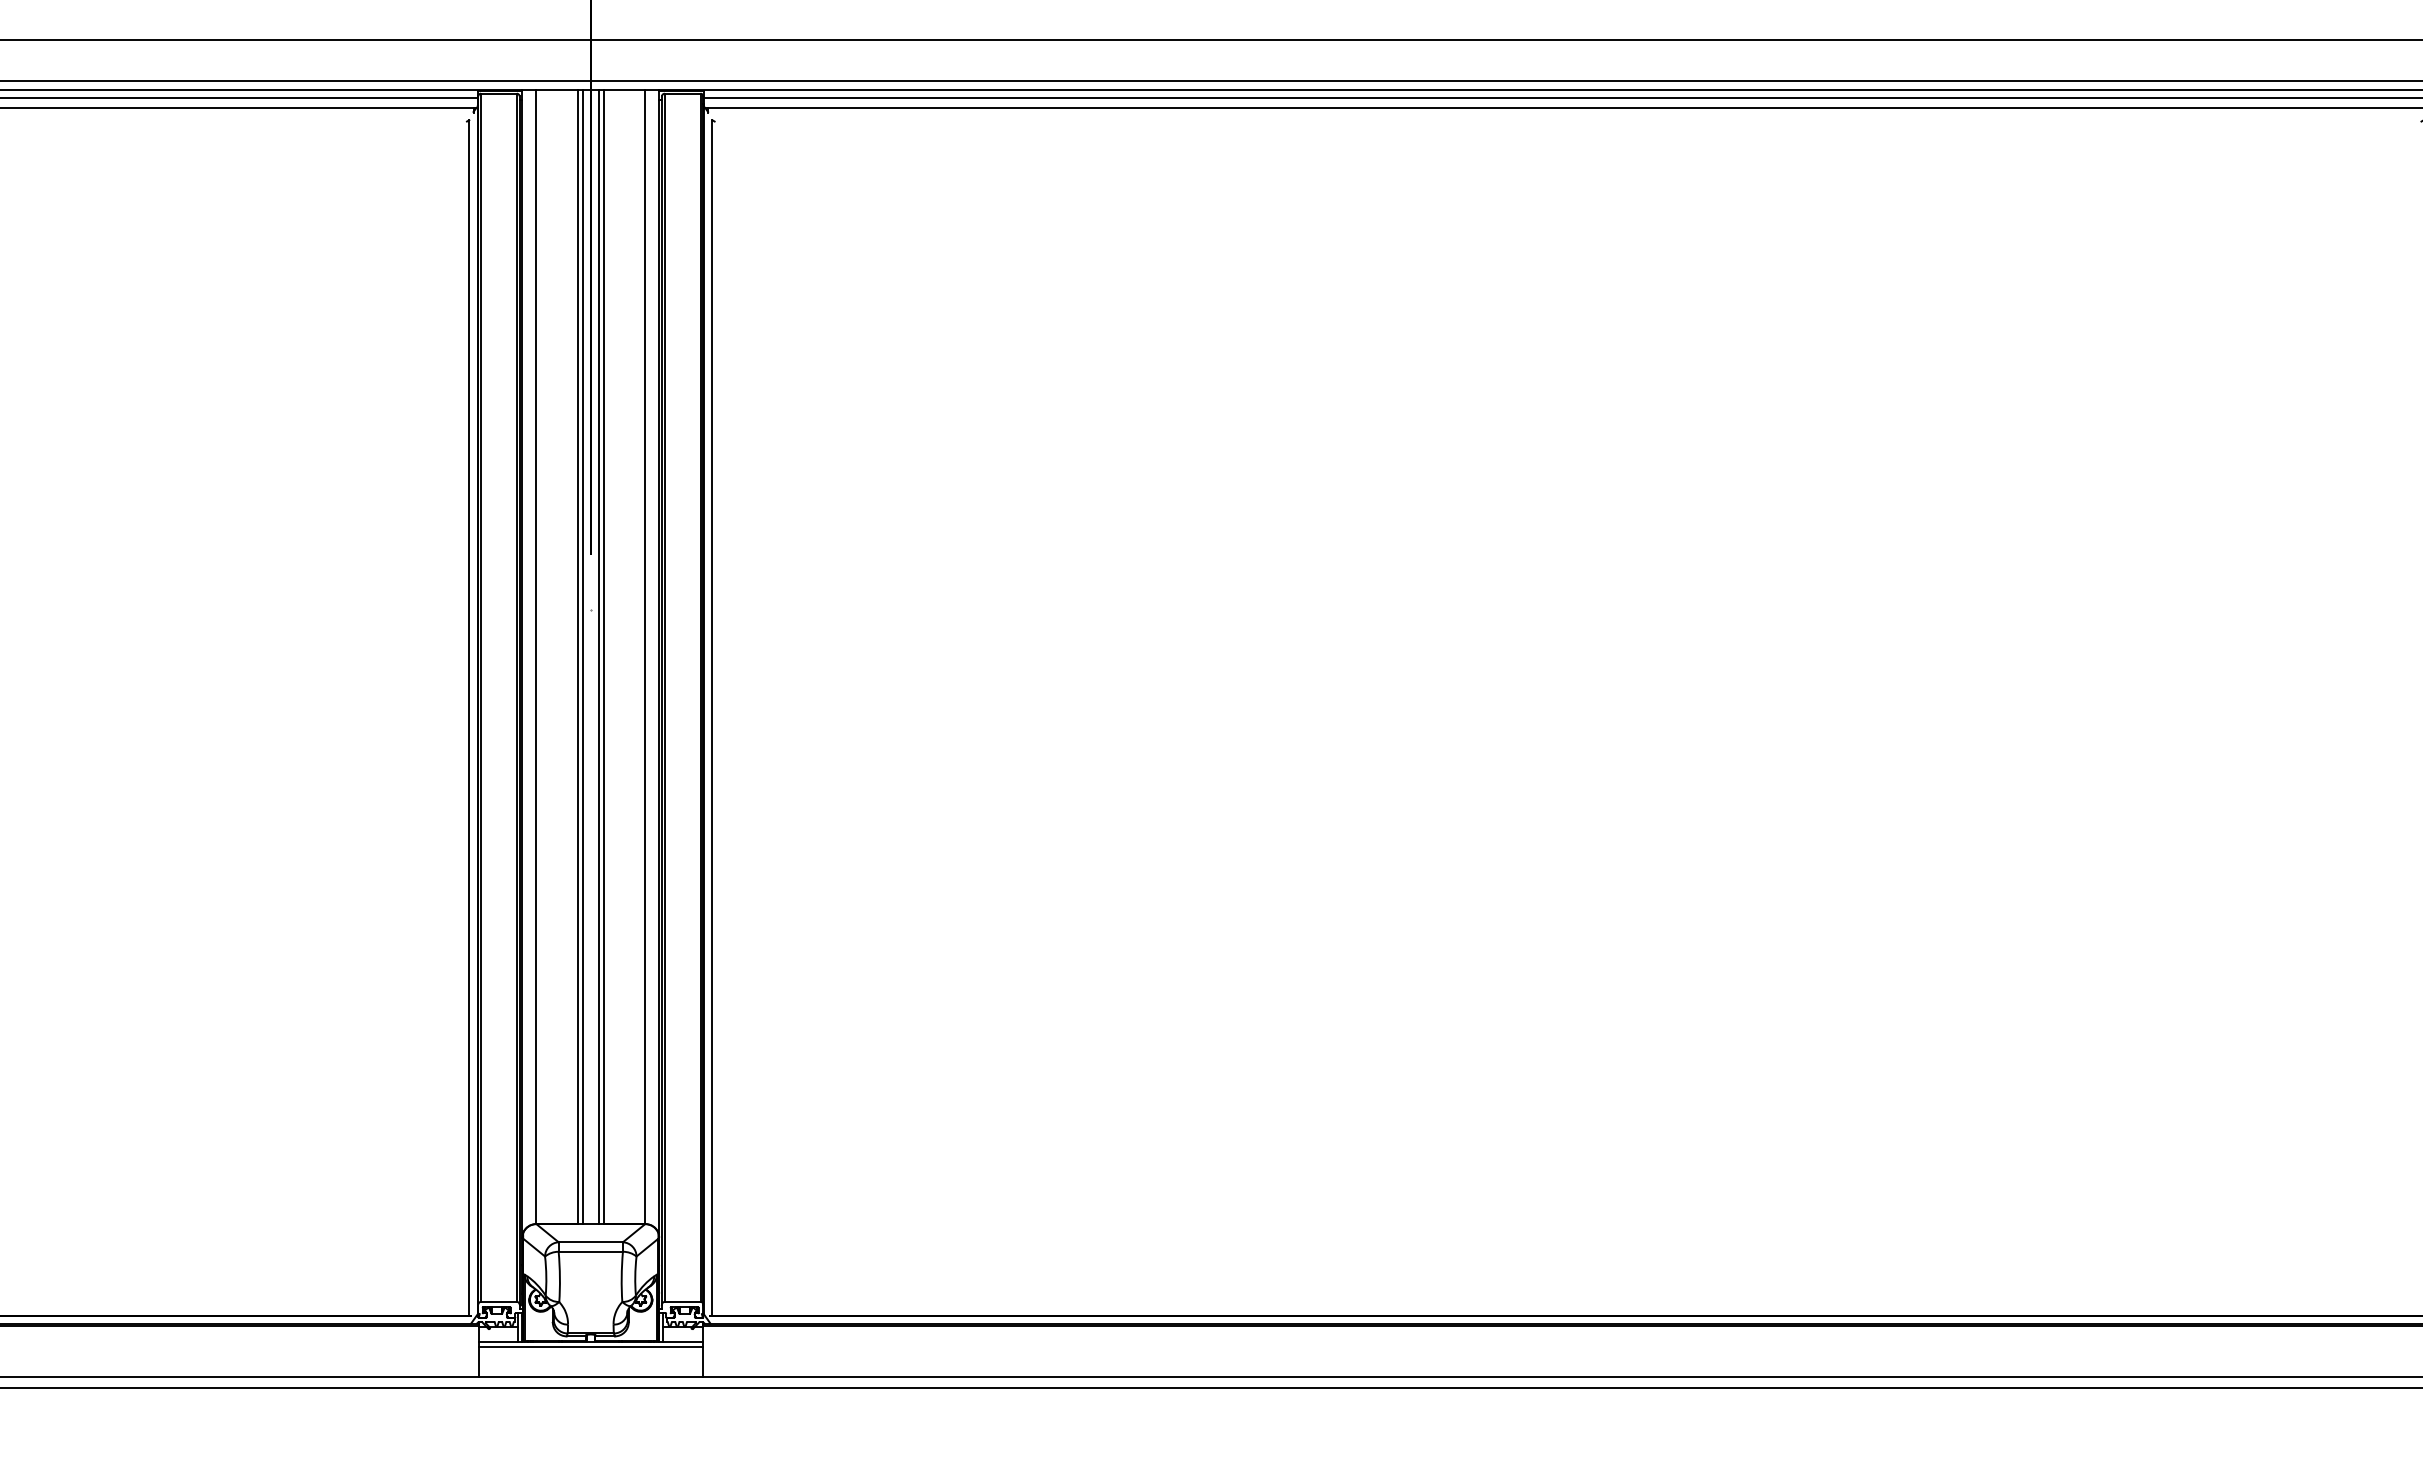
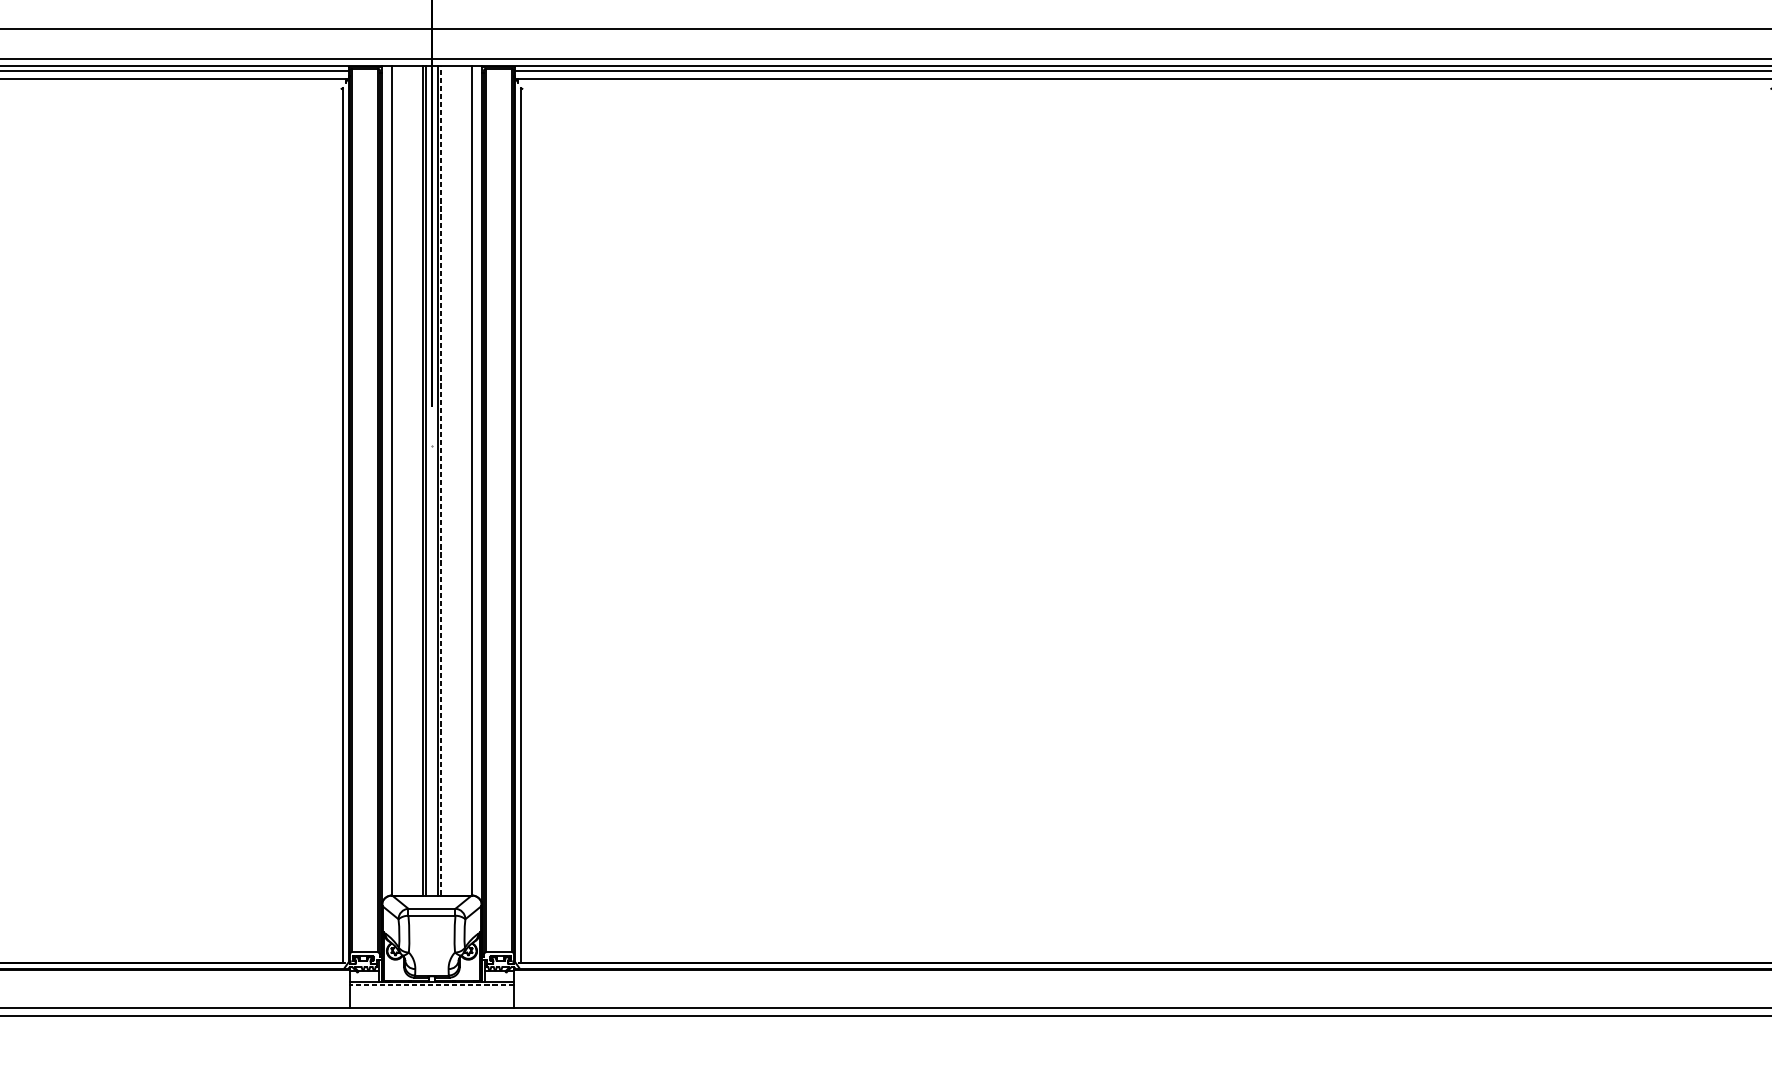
line: (603, 656) -> (441, 480), solid -> dashed
line: (590, 1346) -> (431, 985), solid -> dashed

